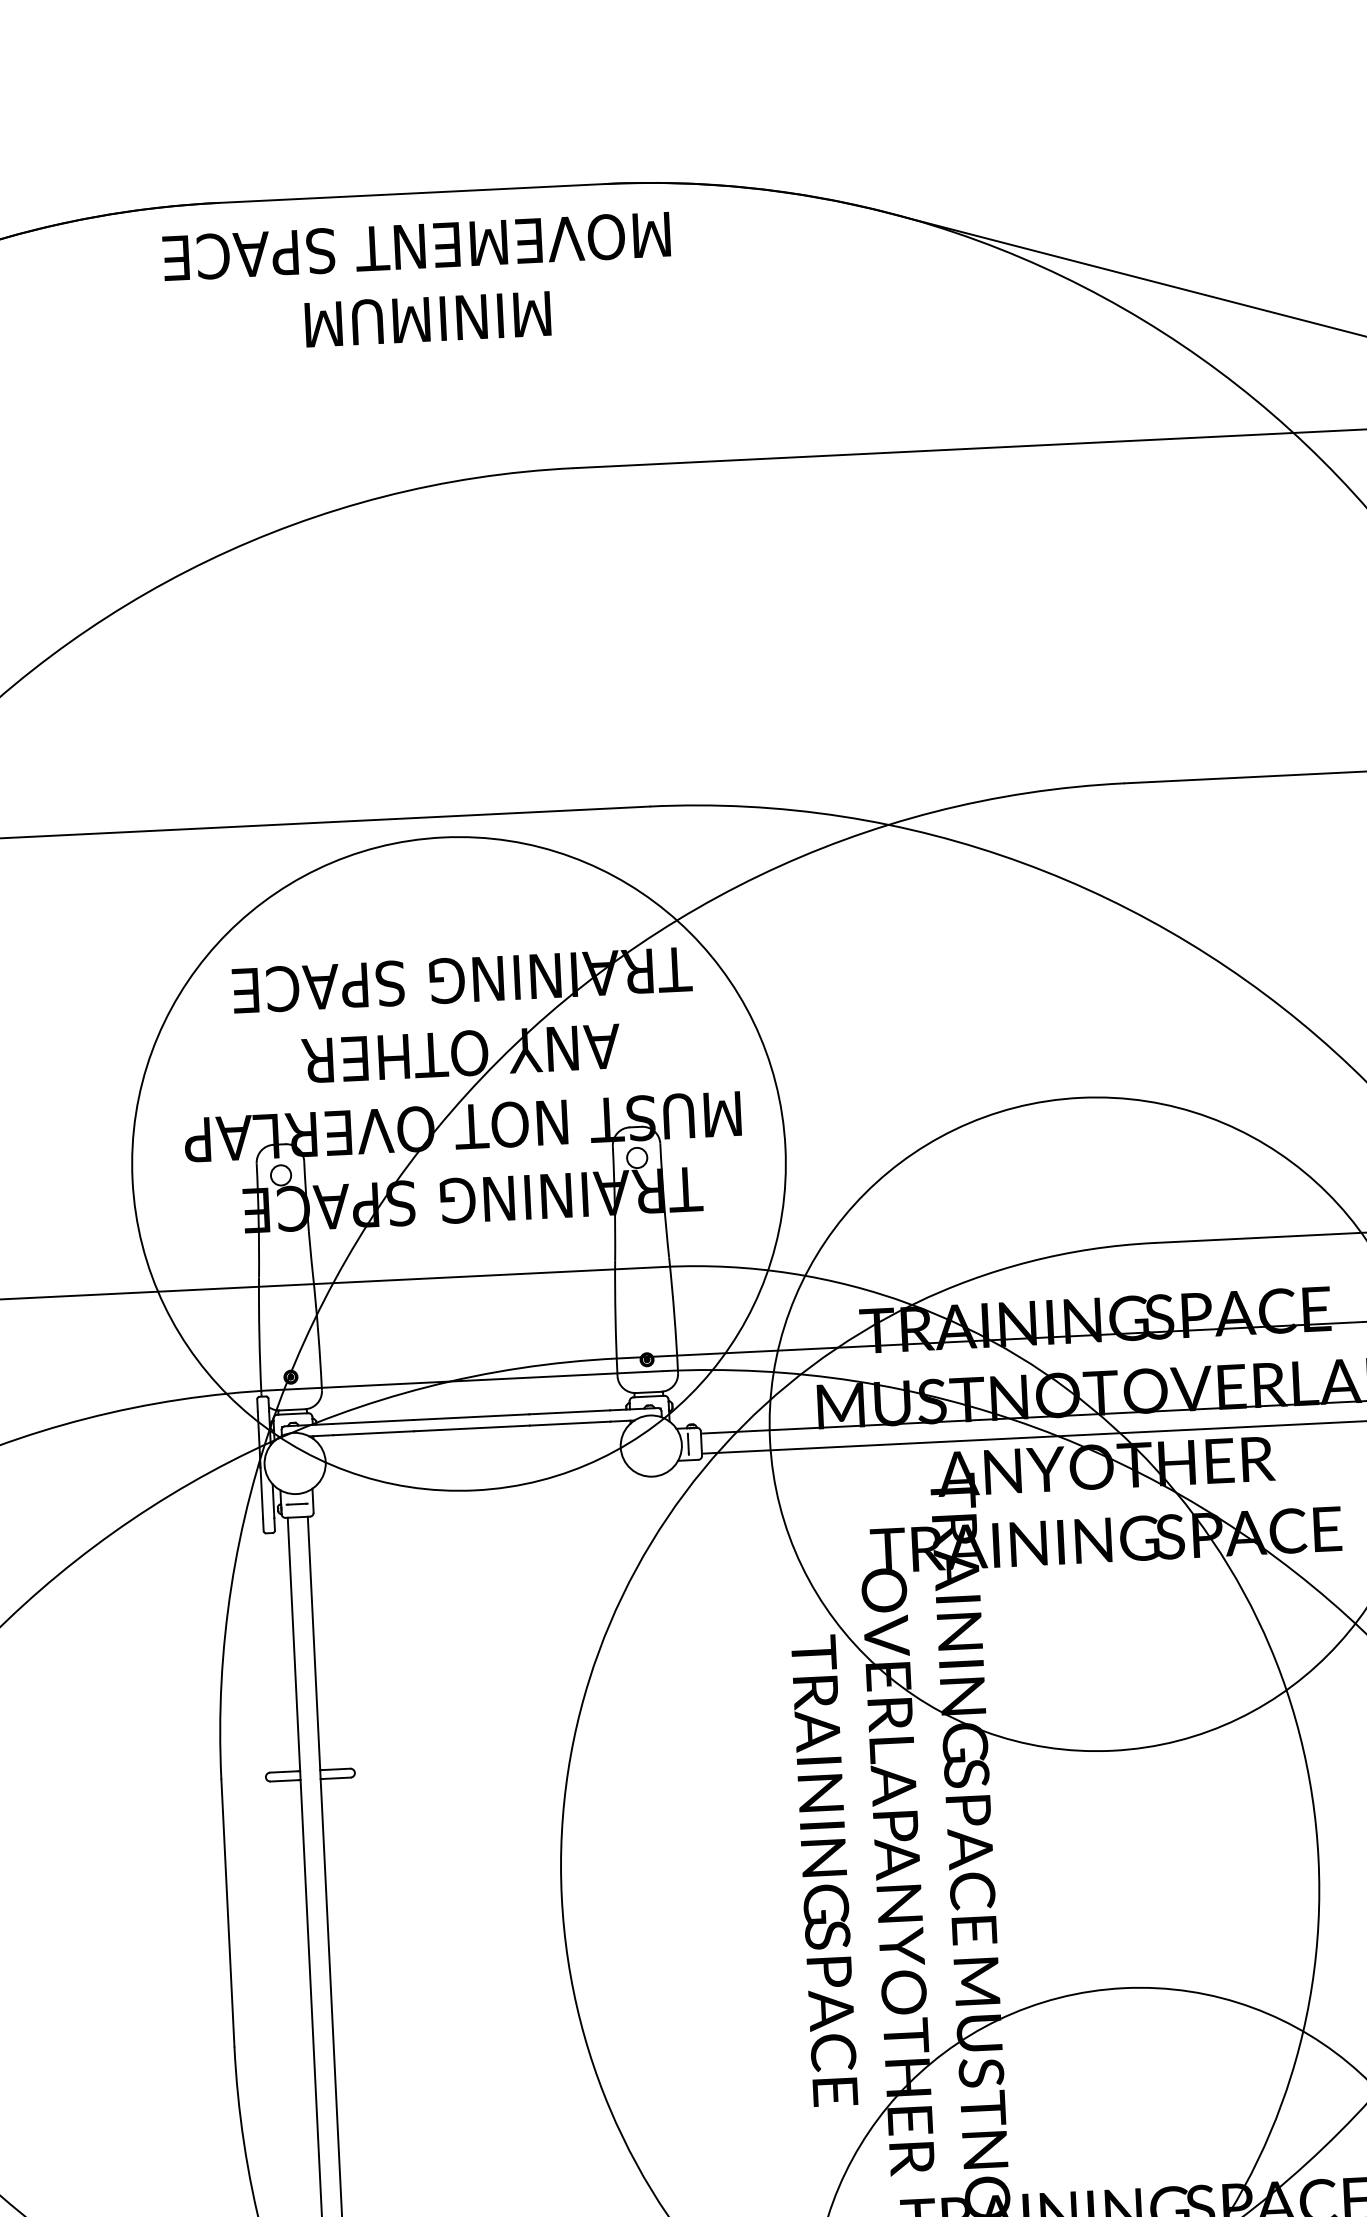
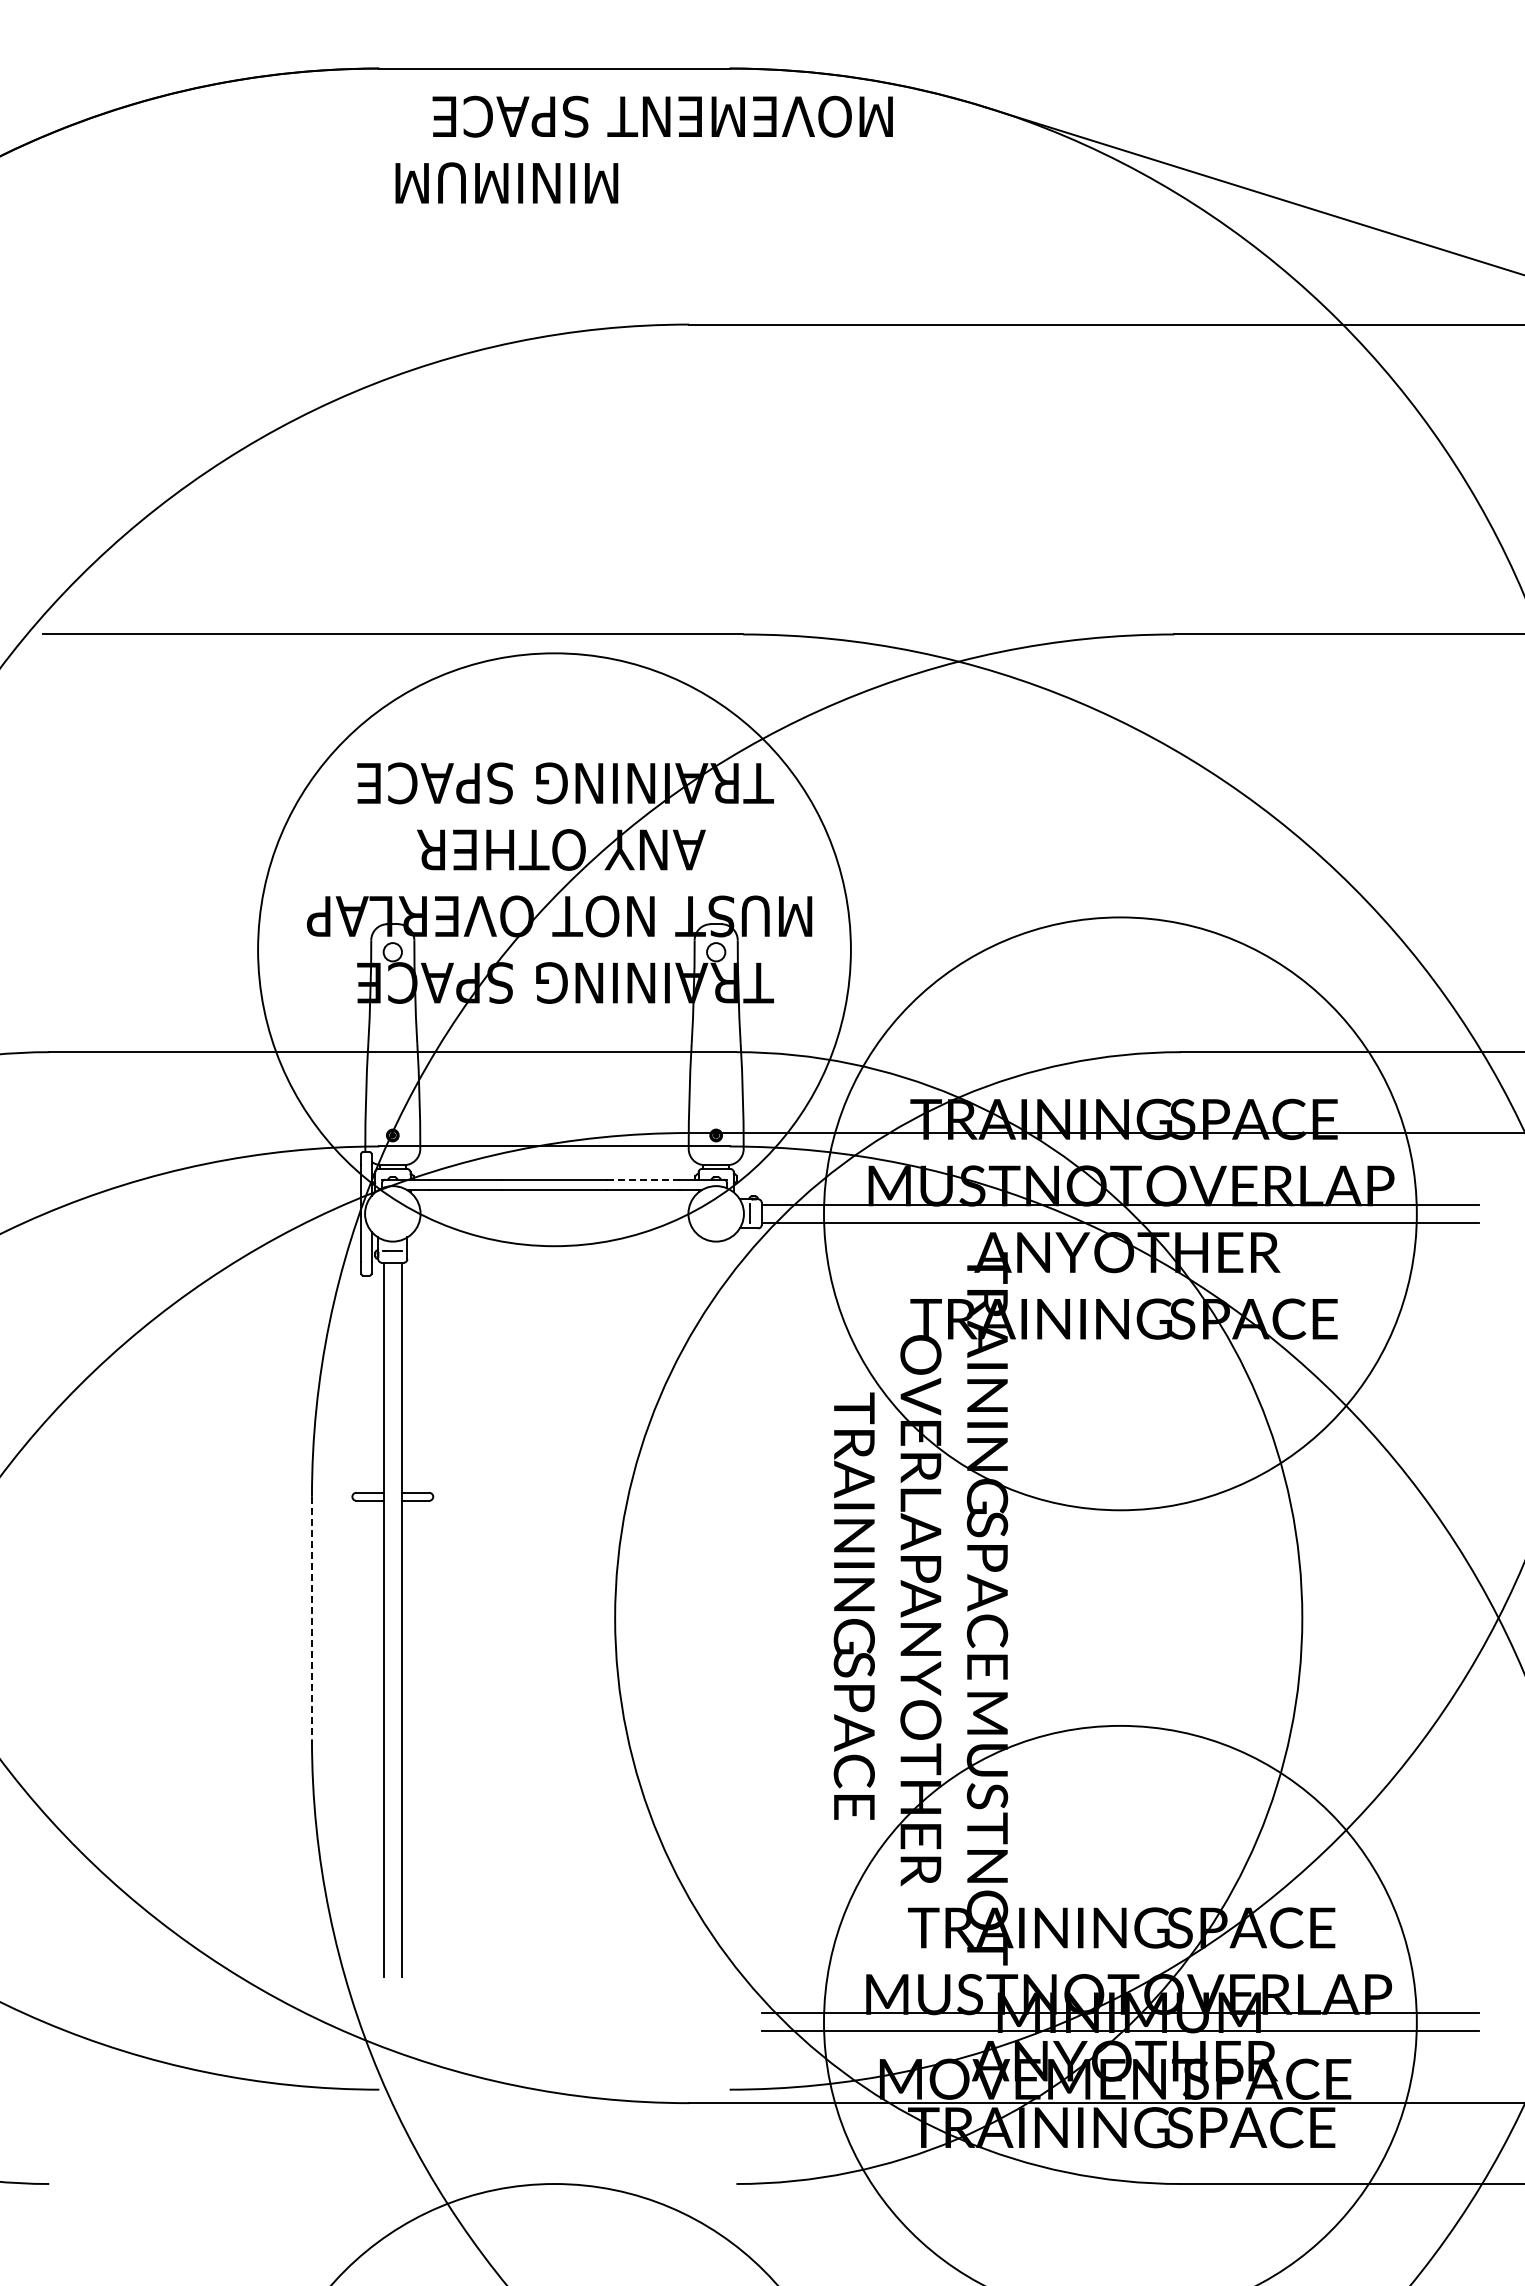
text: (416, 246) -> (662, 116), moved
text: (427, 318) -> (506, 182), moved
line: (569, 1412) -> (643, 1179), solid -> dashed
line: (227, 1913) -> (311, 1618), solid -> dashed

